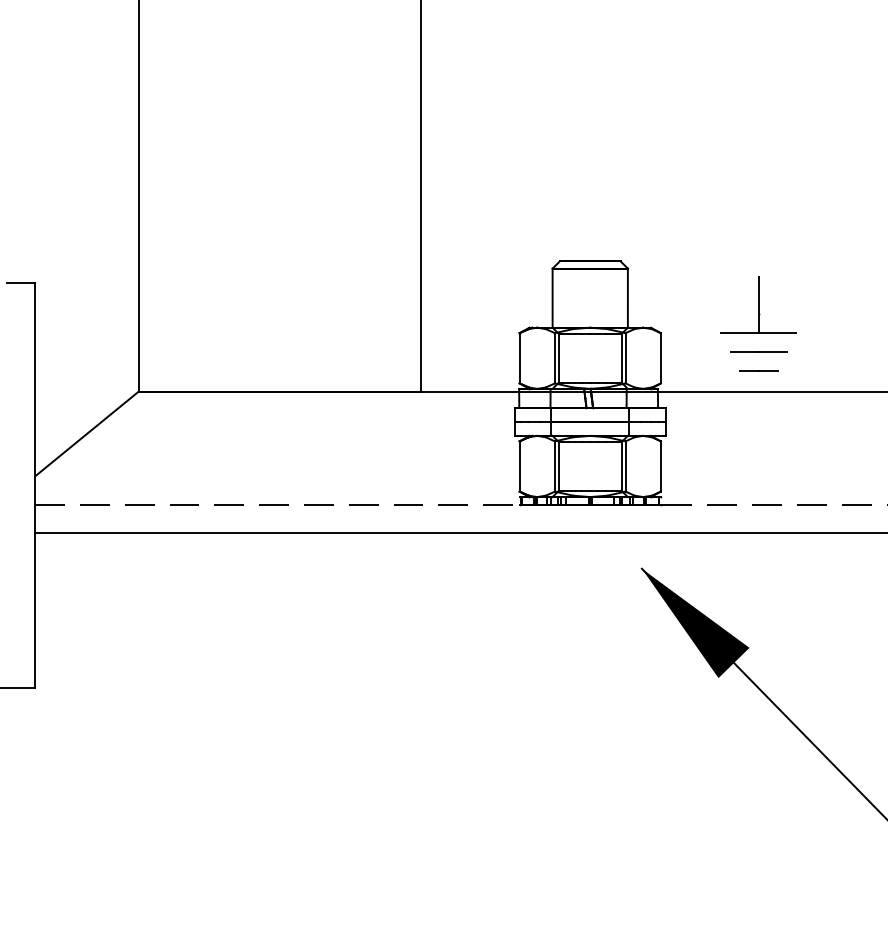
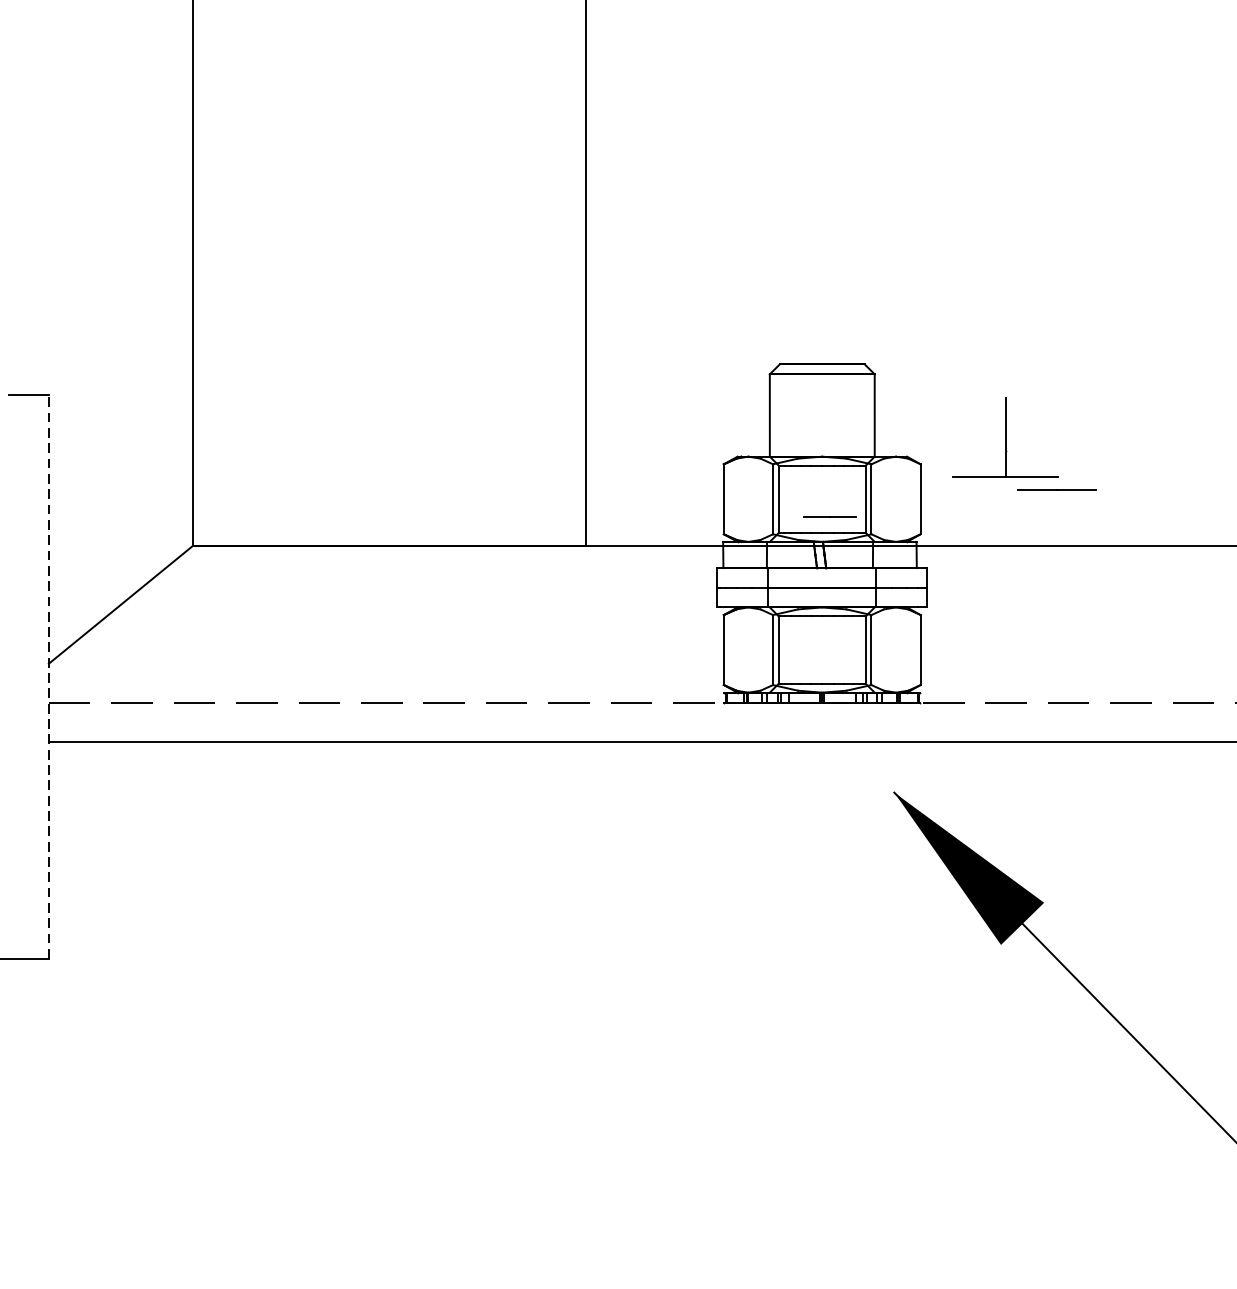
part: (758, 304) -> (1005, 436), moved
line: (758, 370) -> (829, 516), moved
line: (35, 485) -> (49, 676), solid -> dashed

